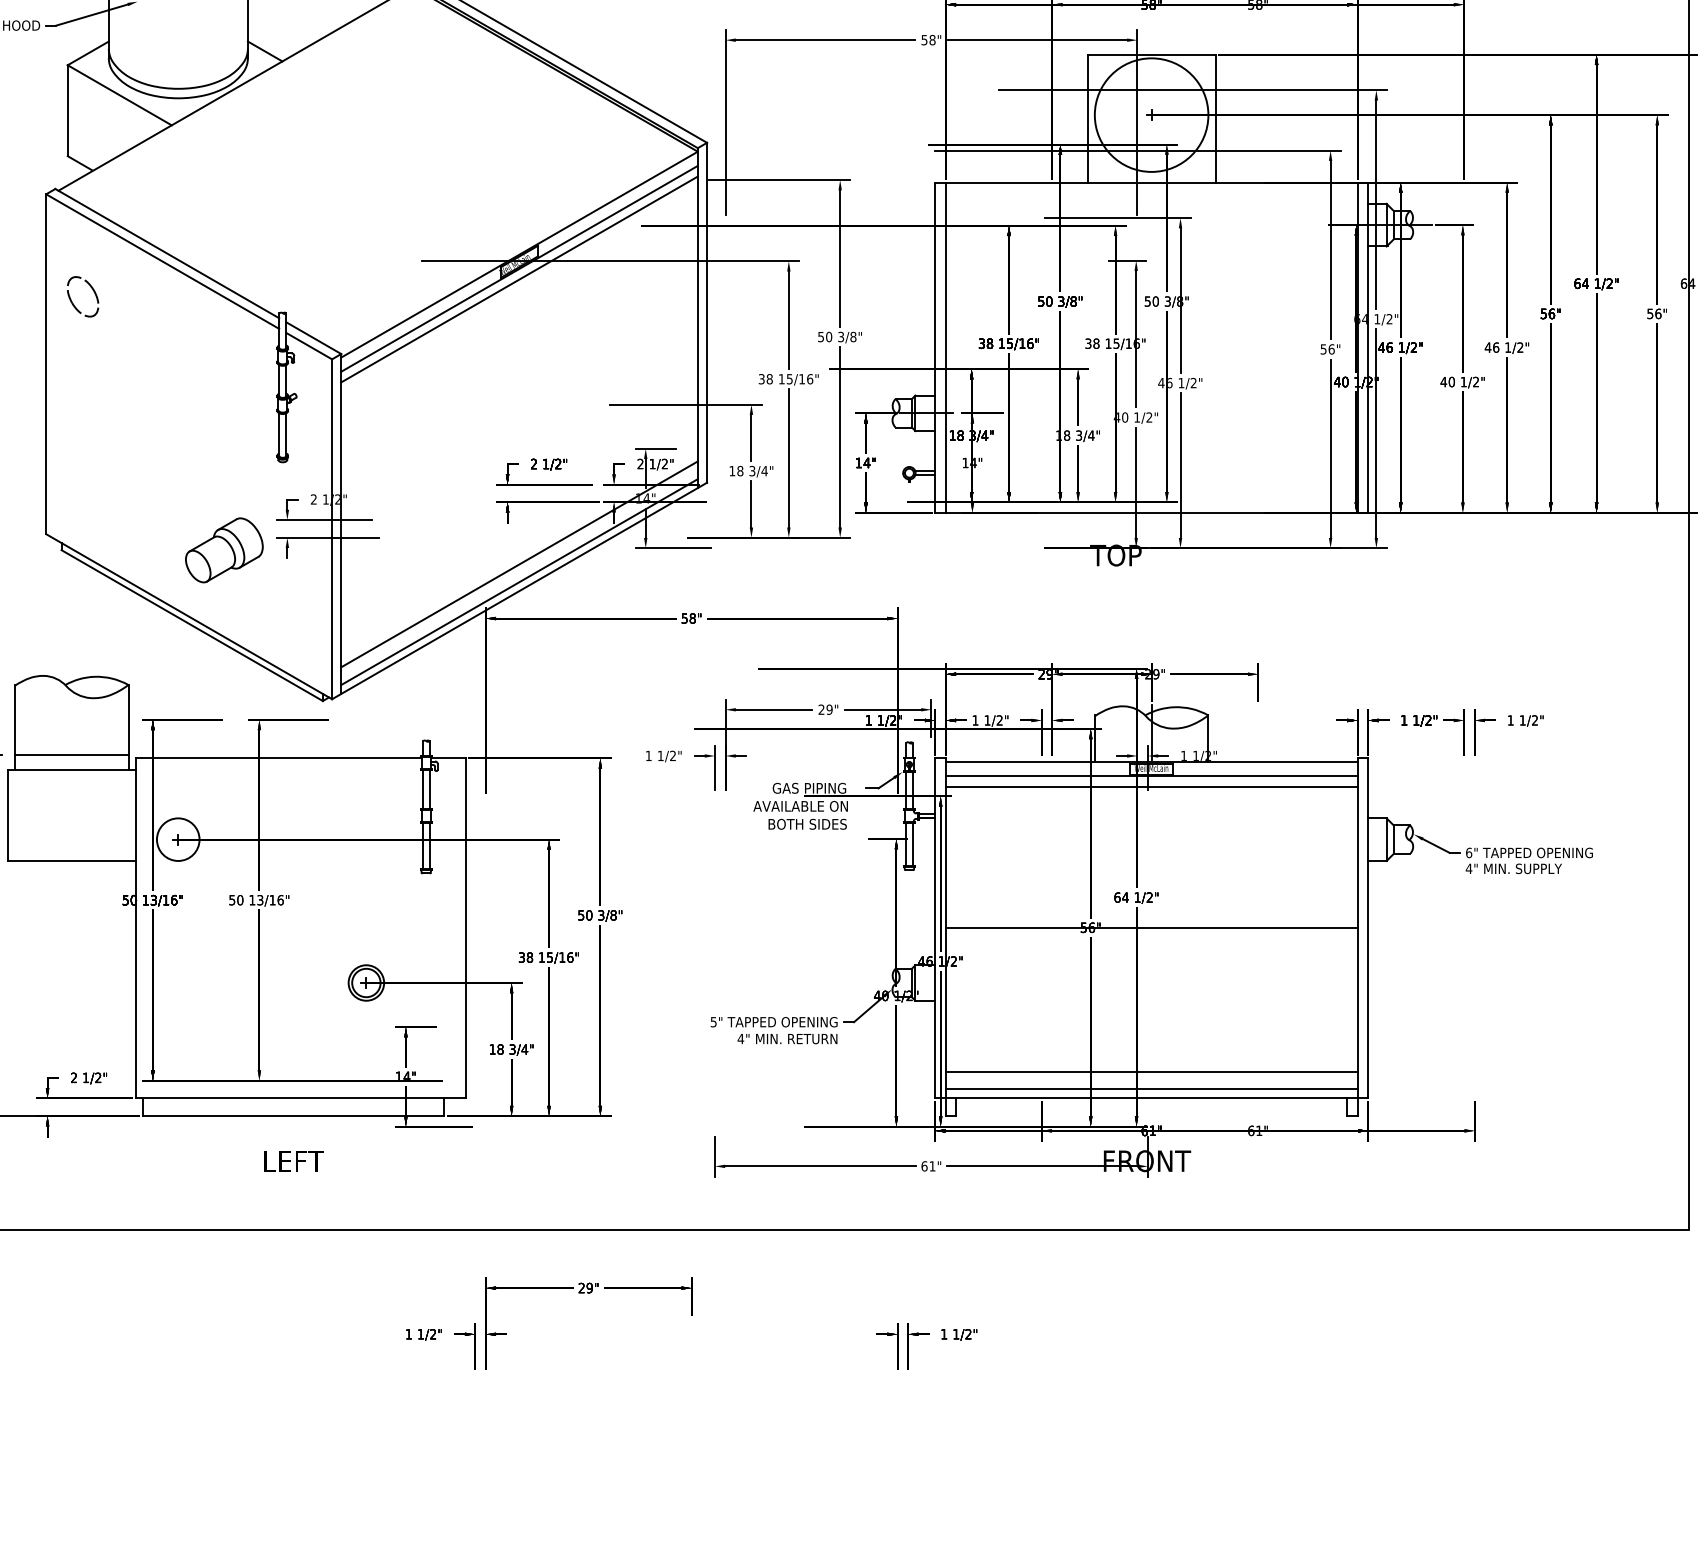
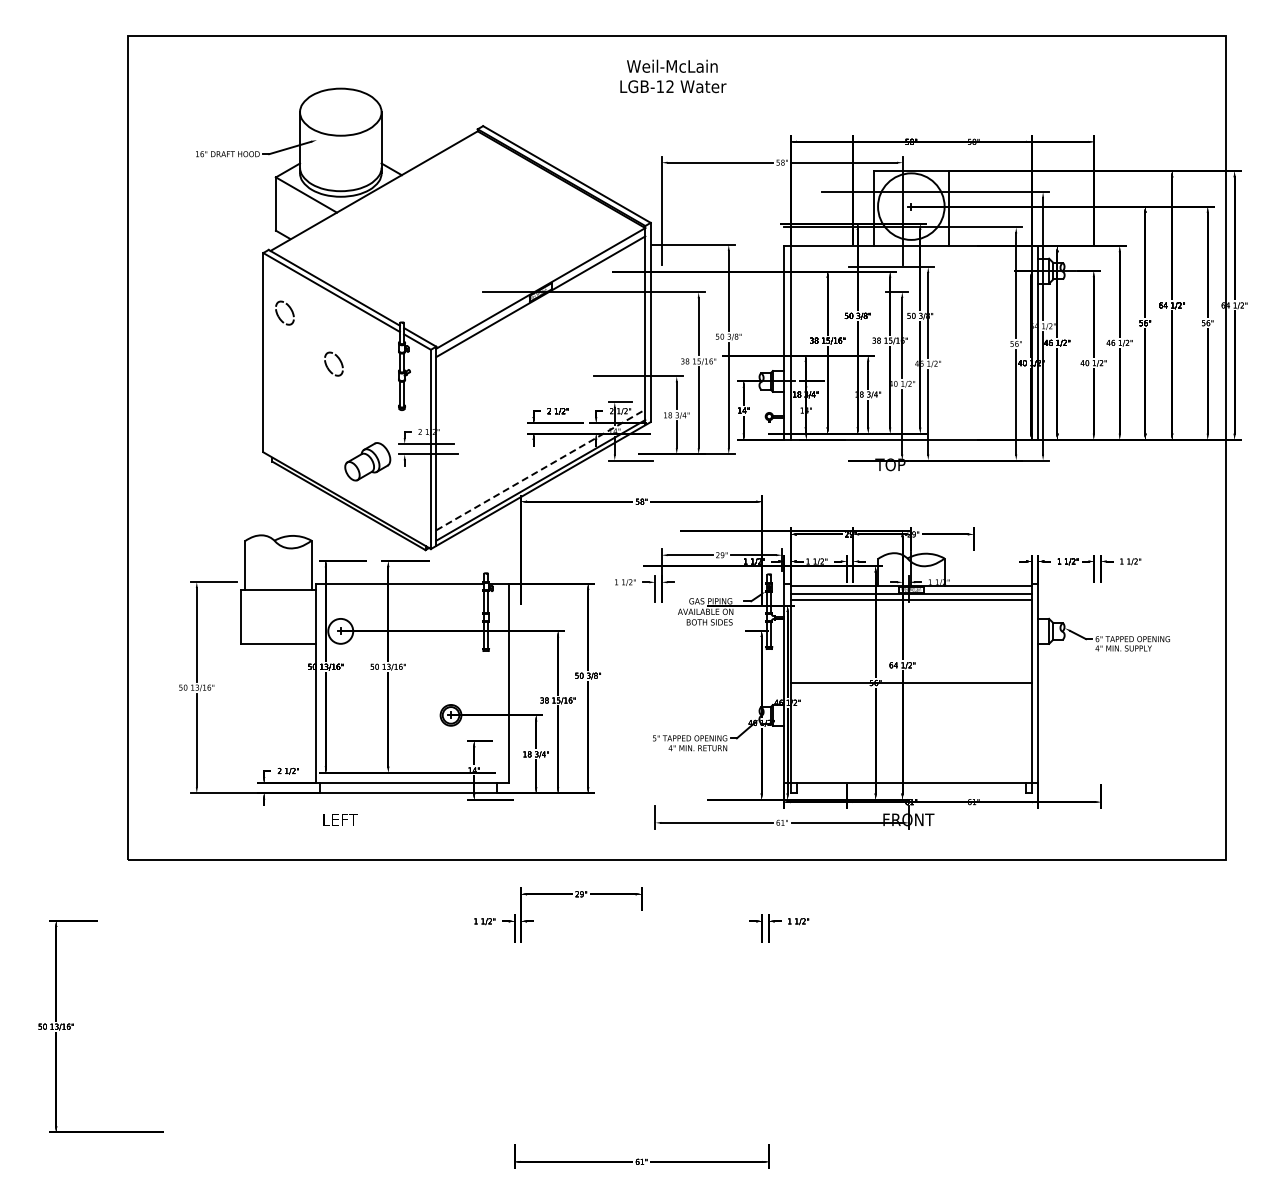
line: (519, 278) -> (540, 302), removed
part: (176, 379) -> (339, 361), added
line: (519, 563) -> (540, 469), solid -> dashed
line: (72, 754) -> (278, 581), removed
line: (1151, 1071) -> (911, 767), removed
line: (1151, 1088) -> (911, 777), removed
text: (293, 1160) -> (340, 819), moved

